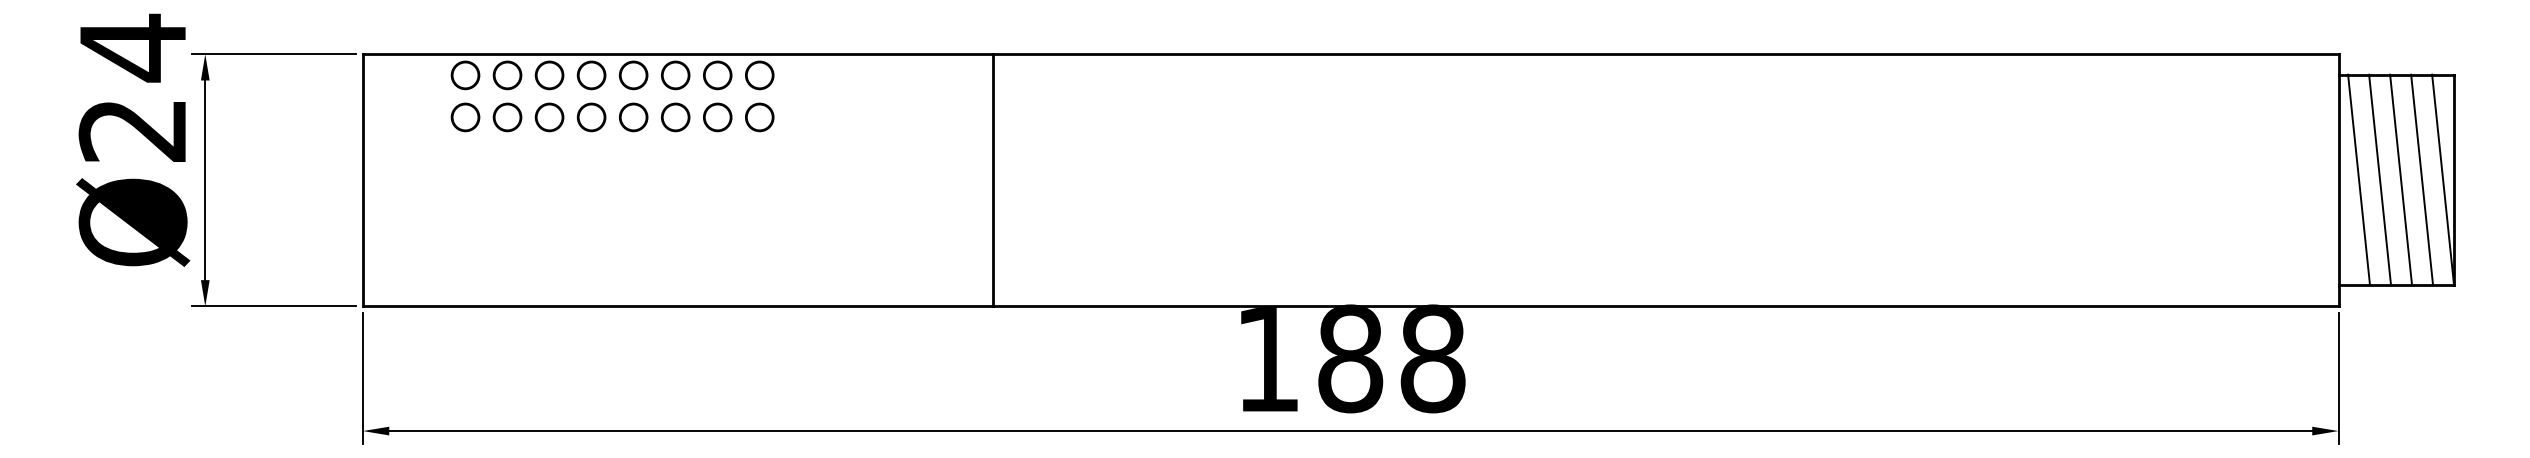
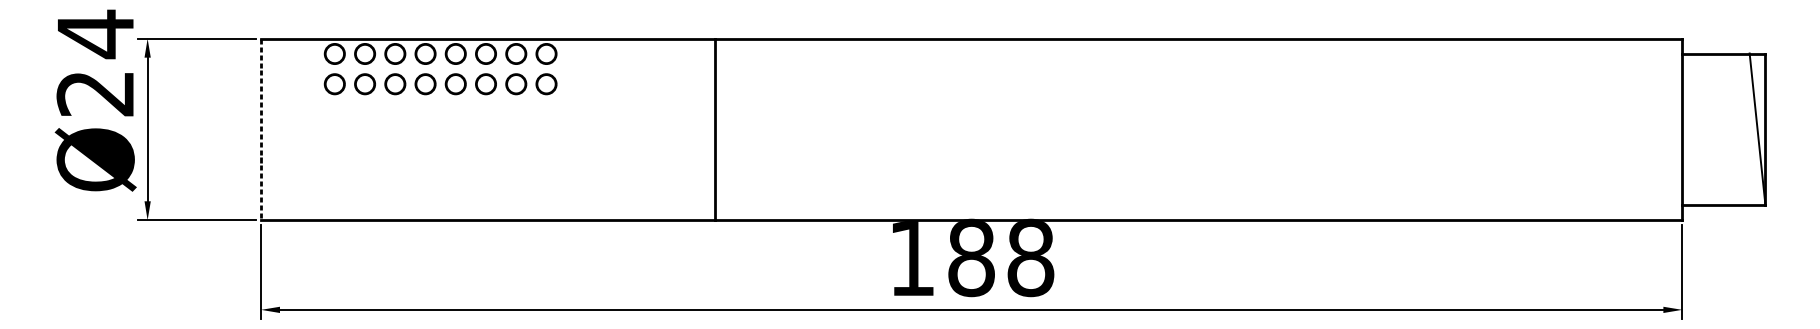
line: (2359, 179) -> (1697, 128), removed
line: (2380, 179) -> (1712, 128), removed
line: (2401, 179) -> (1727, 128), removed
line: (2422, 179) -> (1742, 128), removed
line: (362, 180) -> (260, 129), solid -> dashed

